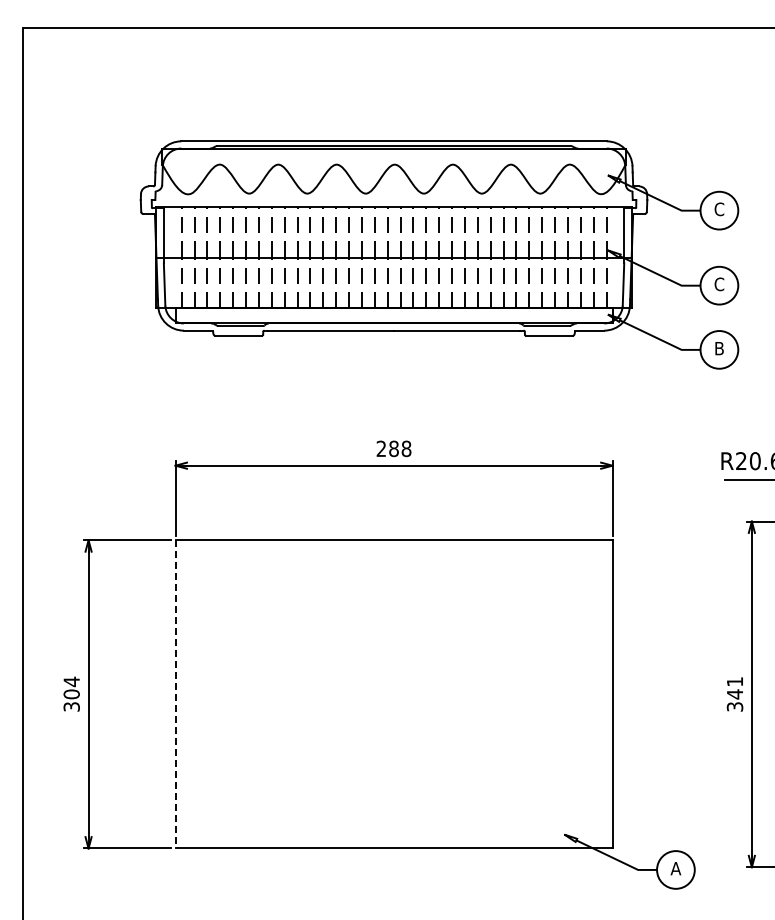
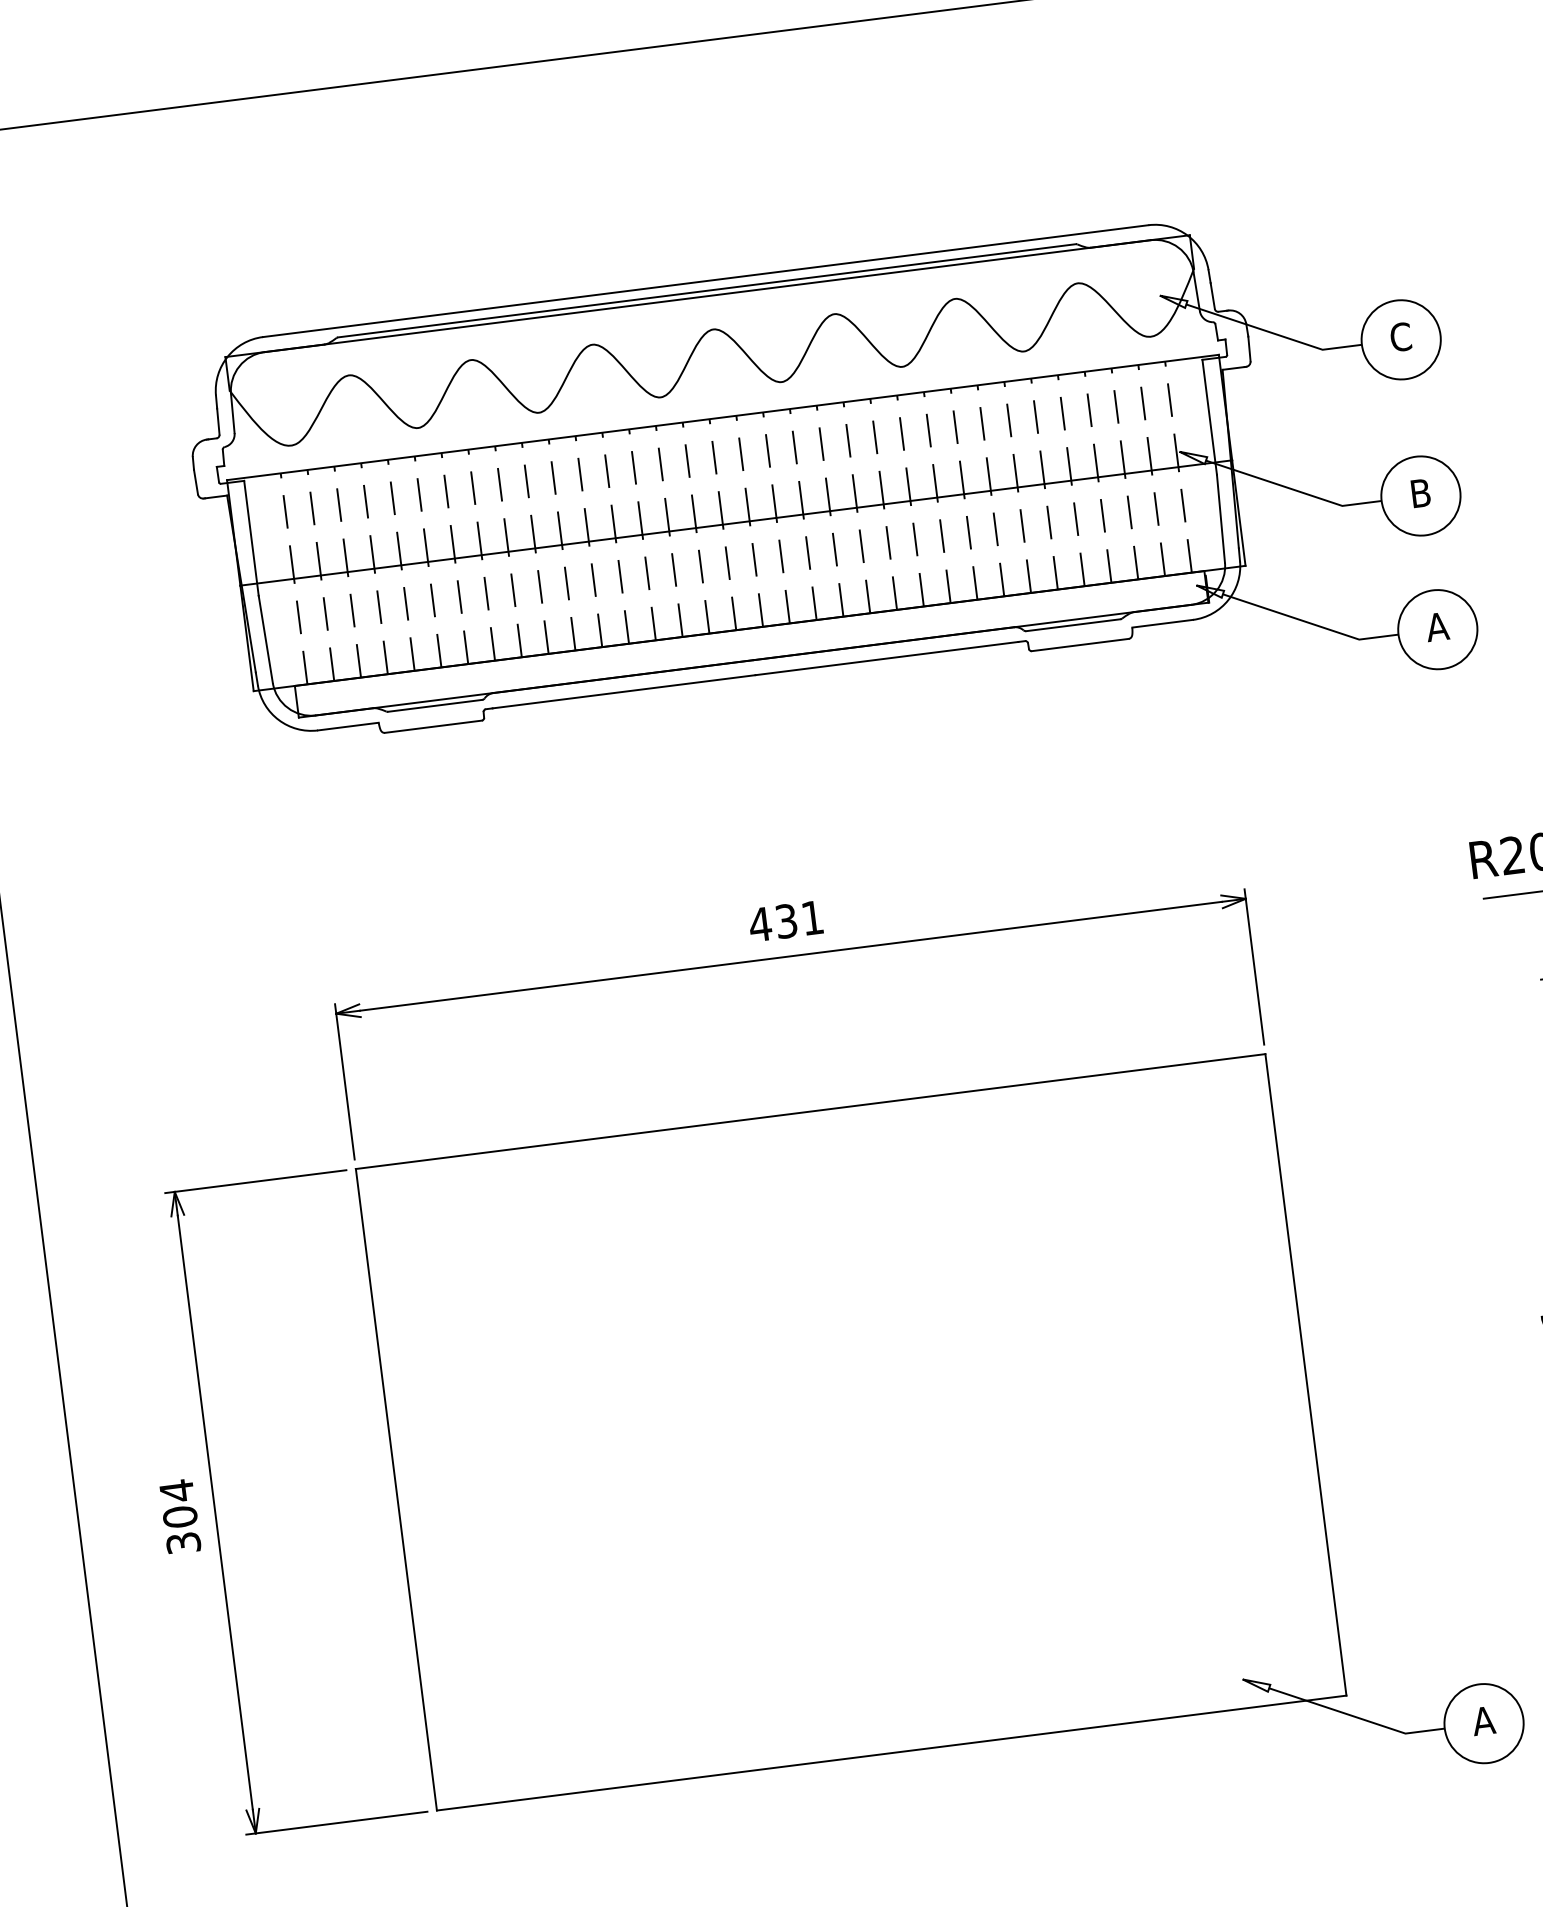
text: (719, 284) -> (1420, 493), C -> B
text: (719, 348) -> (1437, 626), B -> A
text: (393, 448) -> (785, 920), 288 -> 431
line: (175, 694) -> (396, 1490), dashed -> solid

